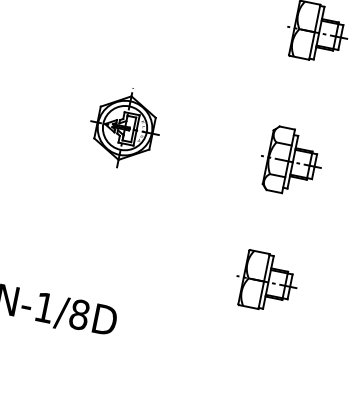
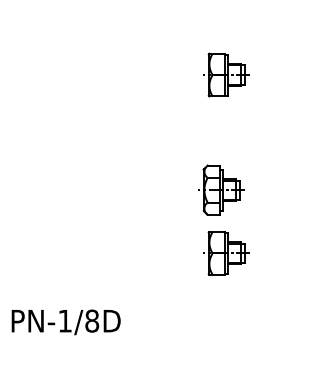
part: (124, 127) -> (97, 174), removed
part: (291, 160) -> (221, 189), moved
part: (266, 282) -> (226, 253), moved

